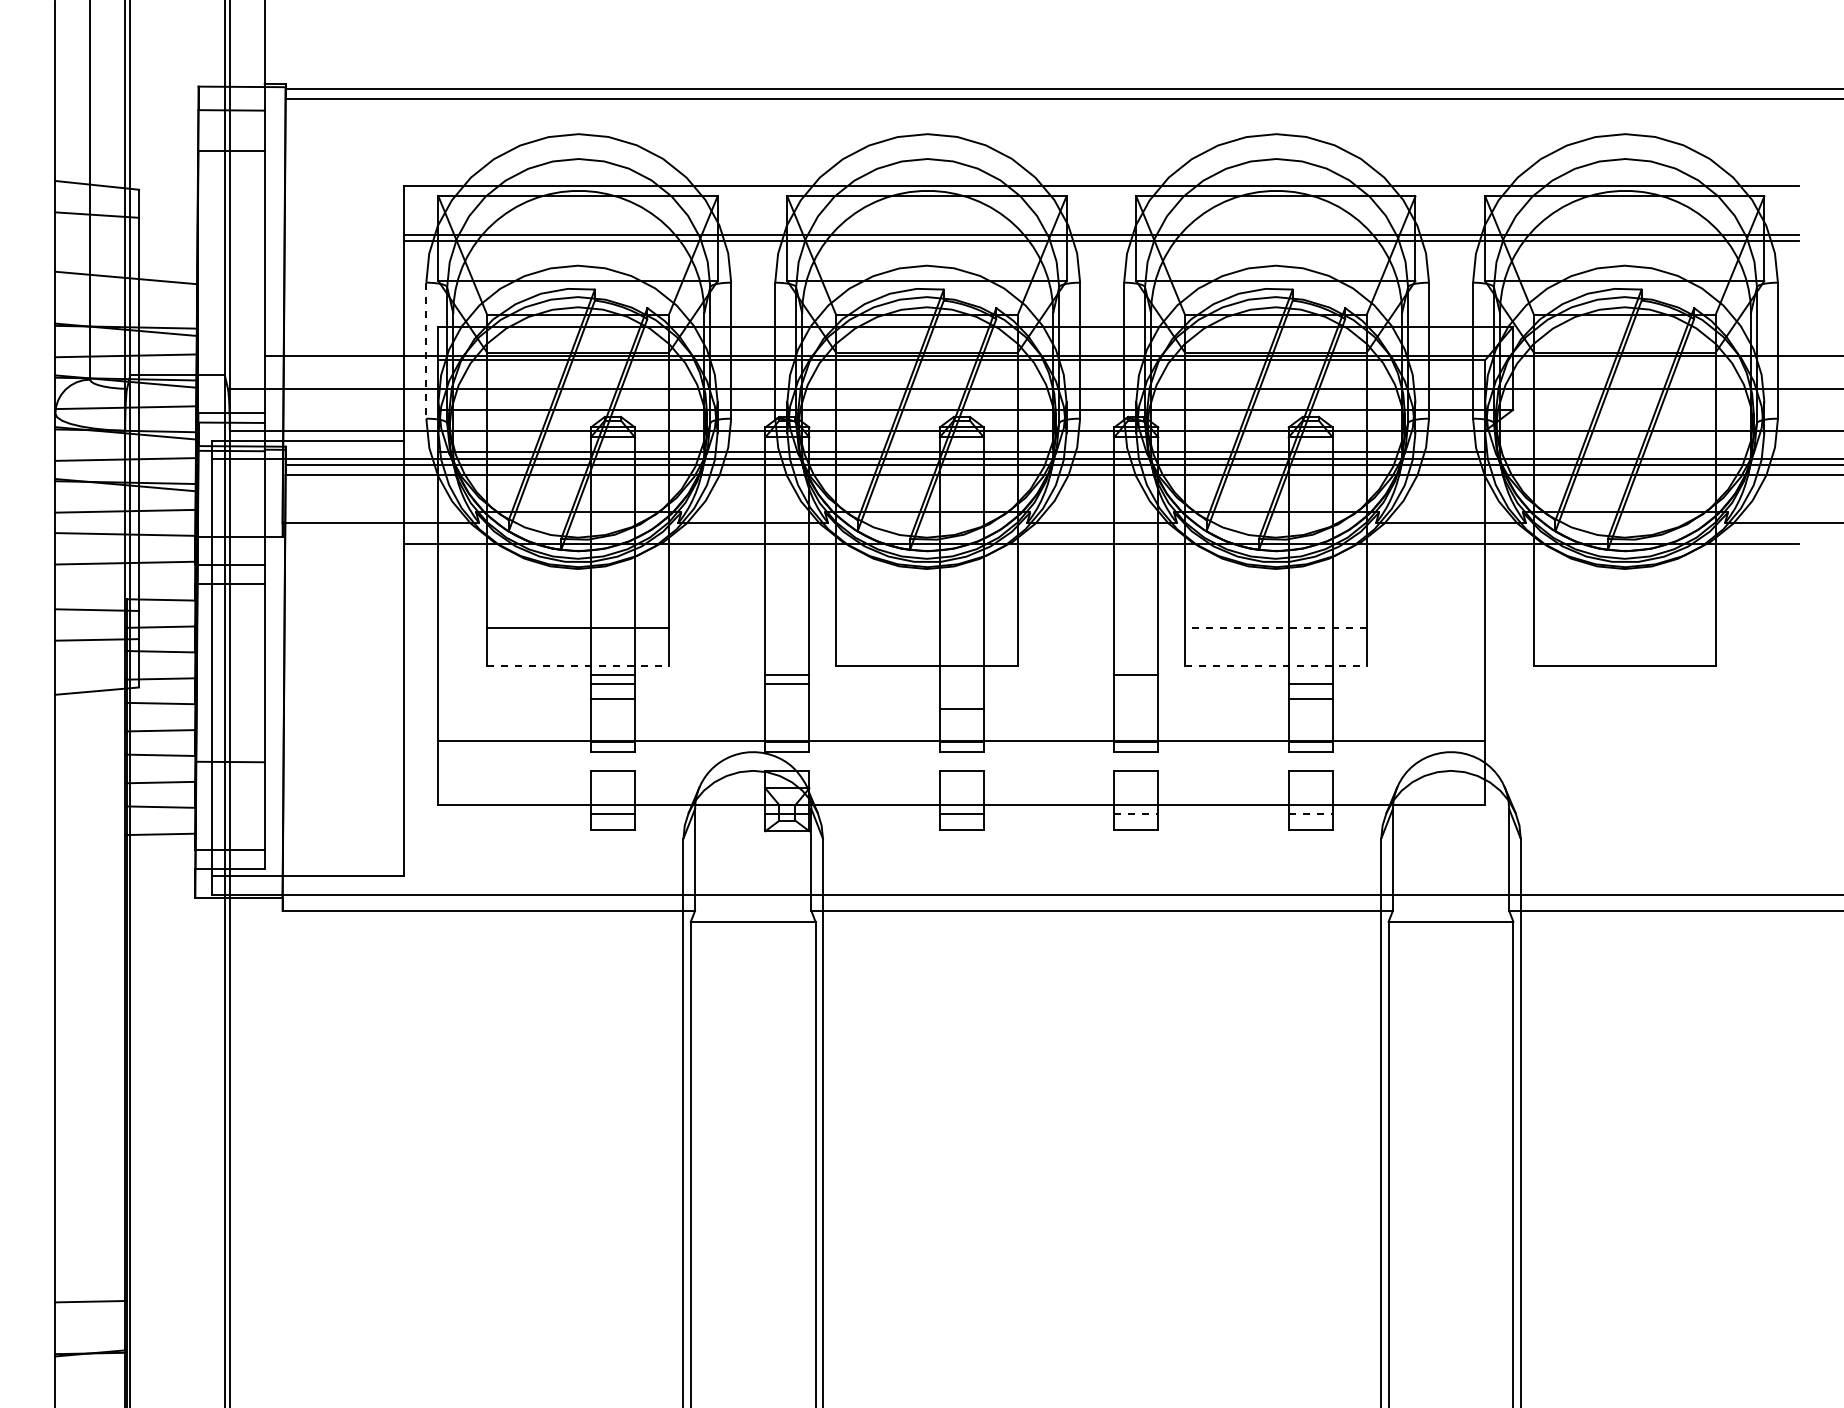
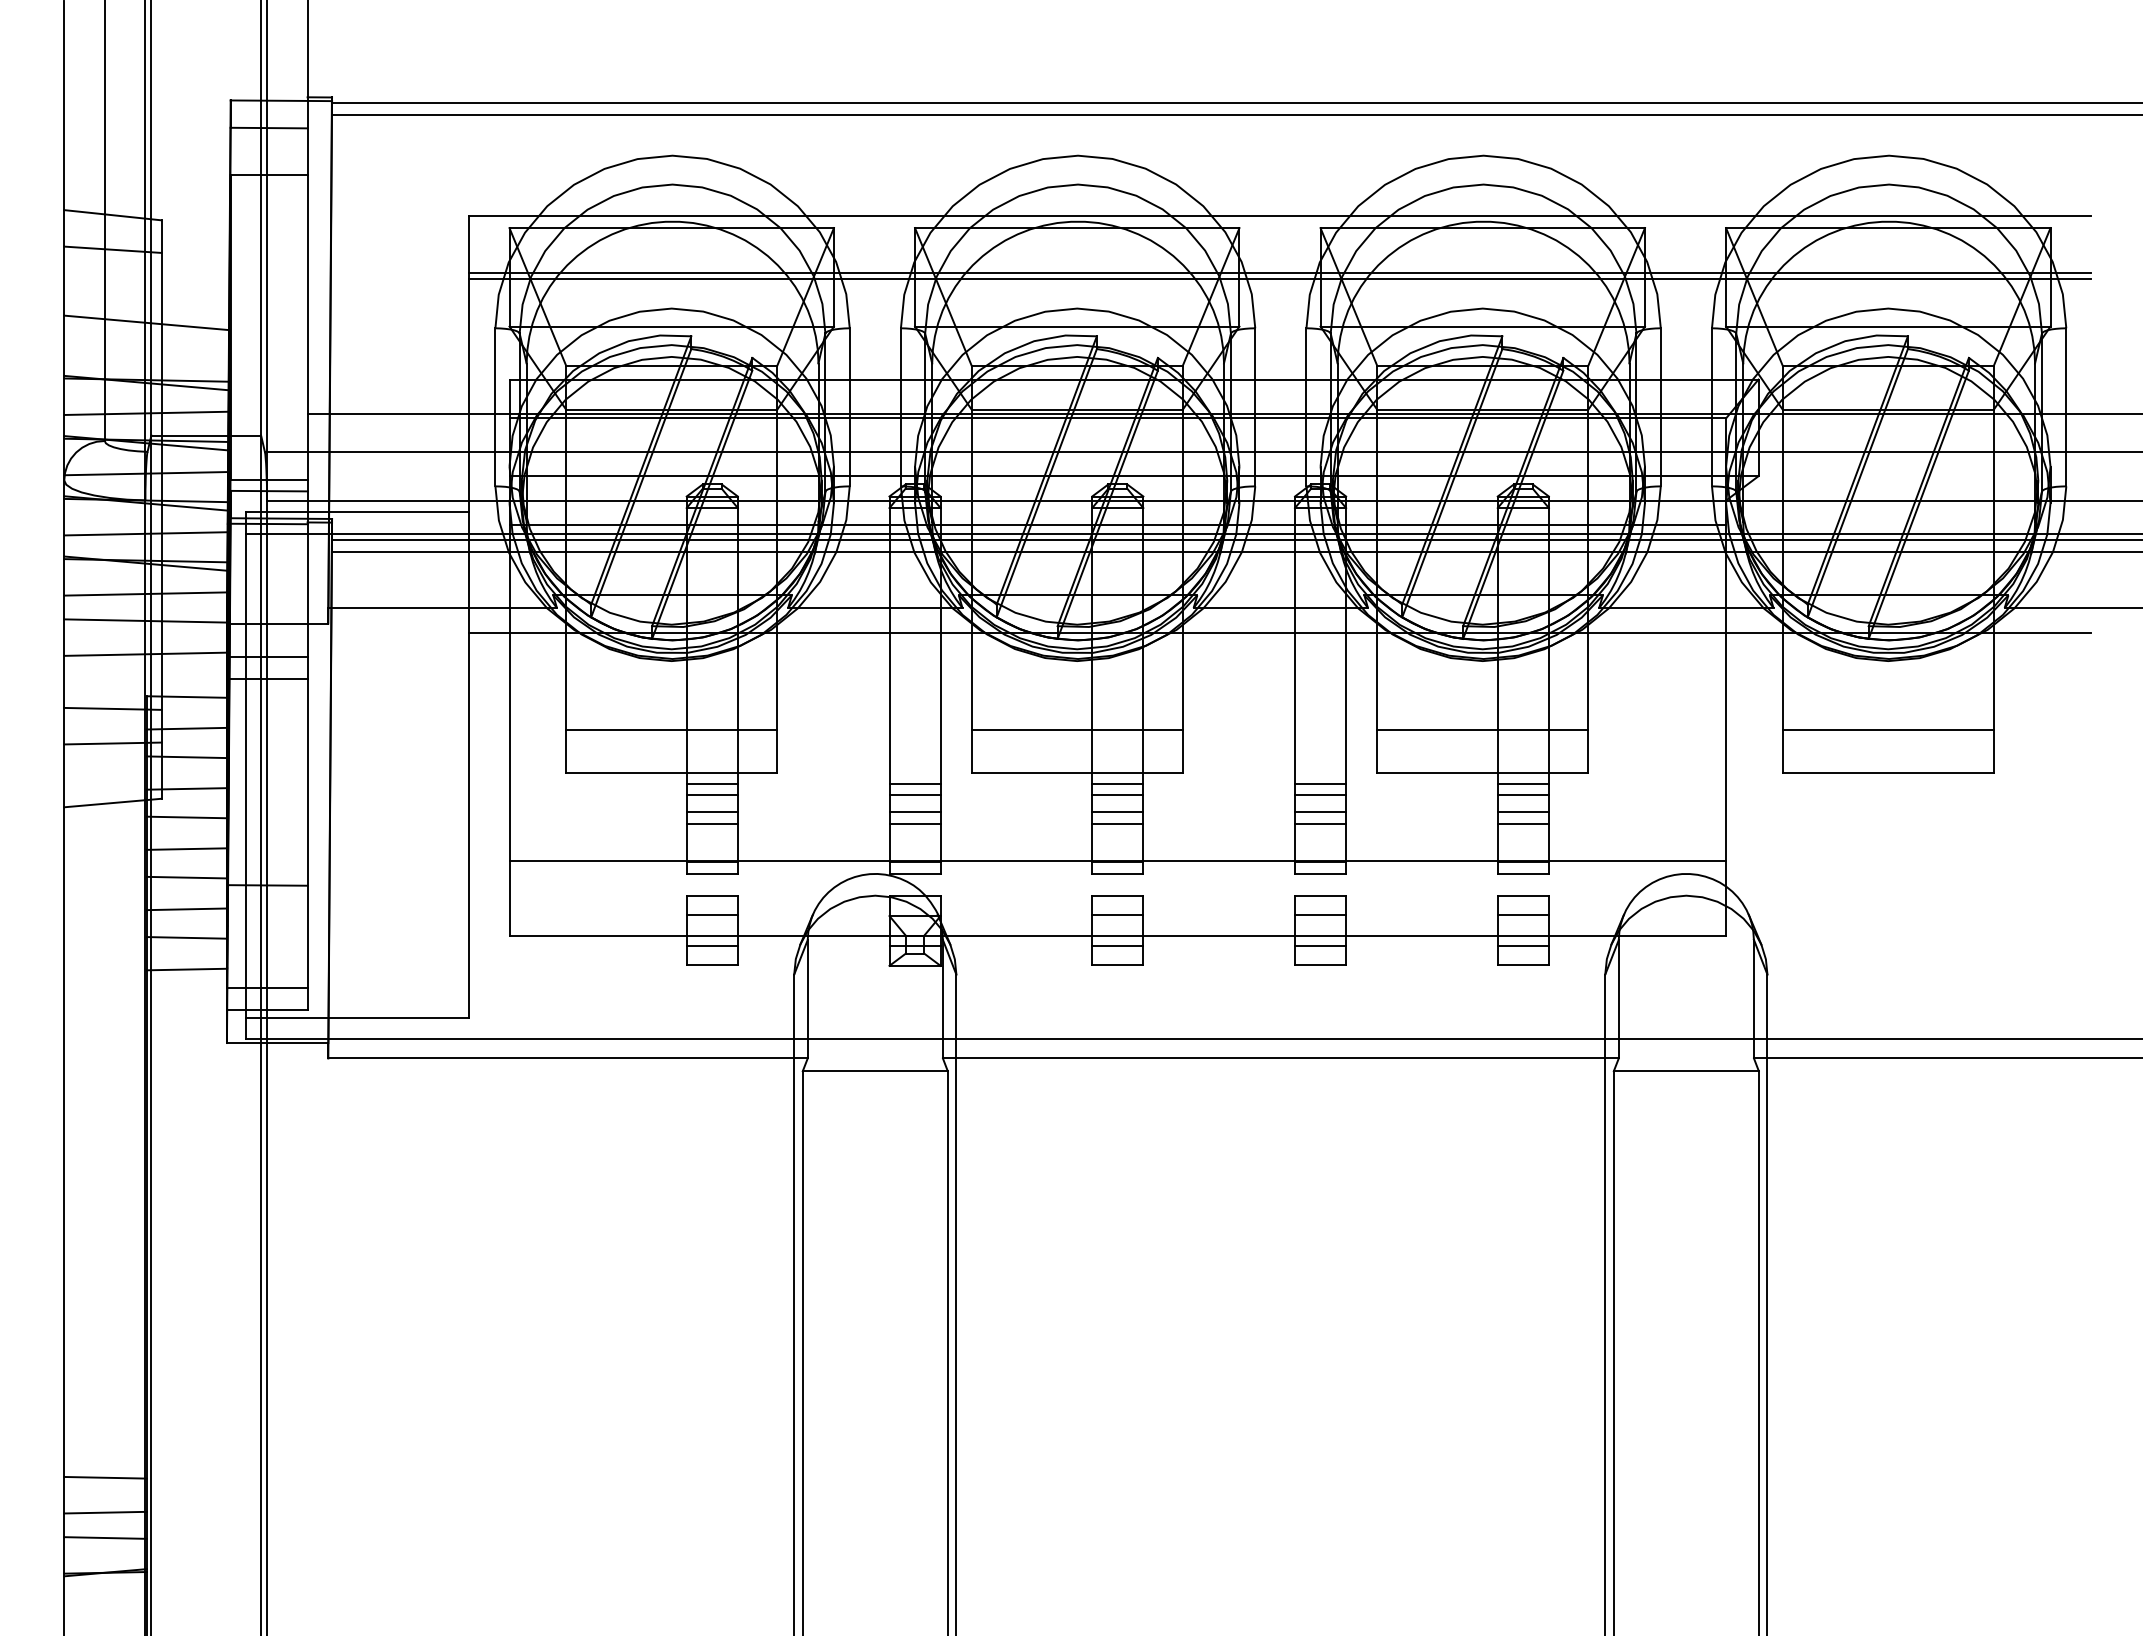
line: (426, 350) -> (495, 407), dashed -> solid
line: (926, 627) -> (1076, 729), added
line: (1275, 627) -> (1482, 729), dashed -> solid
line: (1624, 627) -> (1887, 729), added
line: (578, 665) -> (672, 773), dashed -> solid
line: (1276, 665) -> (1483, 773), dashed -> solid
line: (961, 674) -> (1117, 783), added
line: (1310, 674) -> (1522, 783), added
line: (961, 684) -> (1117, 795), added
line: (1136, 684) -> (1320, 795), added
line: (786, 698) -> (914, 811), added
line: (961, 698) -> (1117, 811), added
line: (1136, 698) -> (1320, 811), added
line: (612, 708) -> (711, 823), added
line: (786, 708) -> (914, 823), added
line: (1136, 708) -> (1320, 823), added
line: (1310, 708) -> (1522, 823), added
line: (612, 787) -> (711, 914), added
line: (961, 787) -> (1117, 914), added
line: (1136, 787) -> (1320, 914), added
line: (1310, 787) -> (1522, 914), added
line: (1136, 813) -> (1320, 945), dashed -> solid
line: (1310, 813) -> (1523, 945), dashed -> solid
line: (90, 1271) -> (105, 1477), added
line: (90, 1323) -> (105, 1537), added

